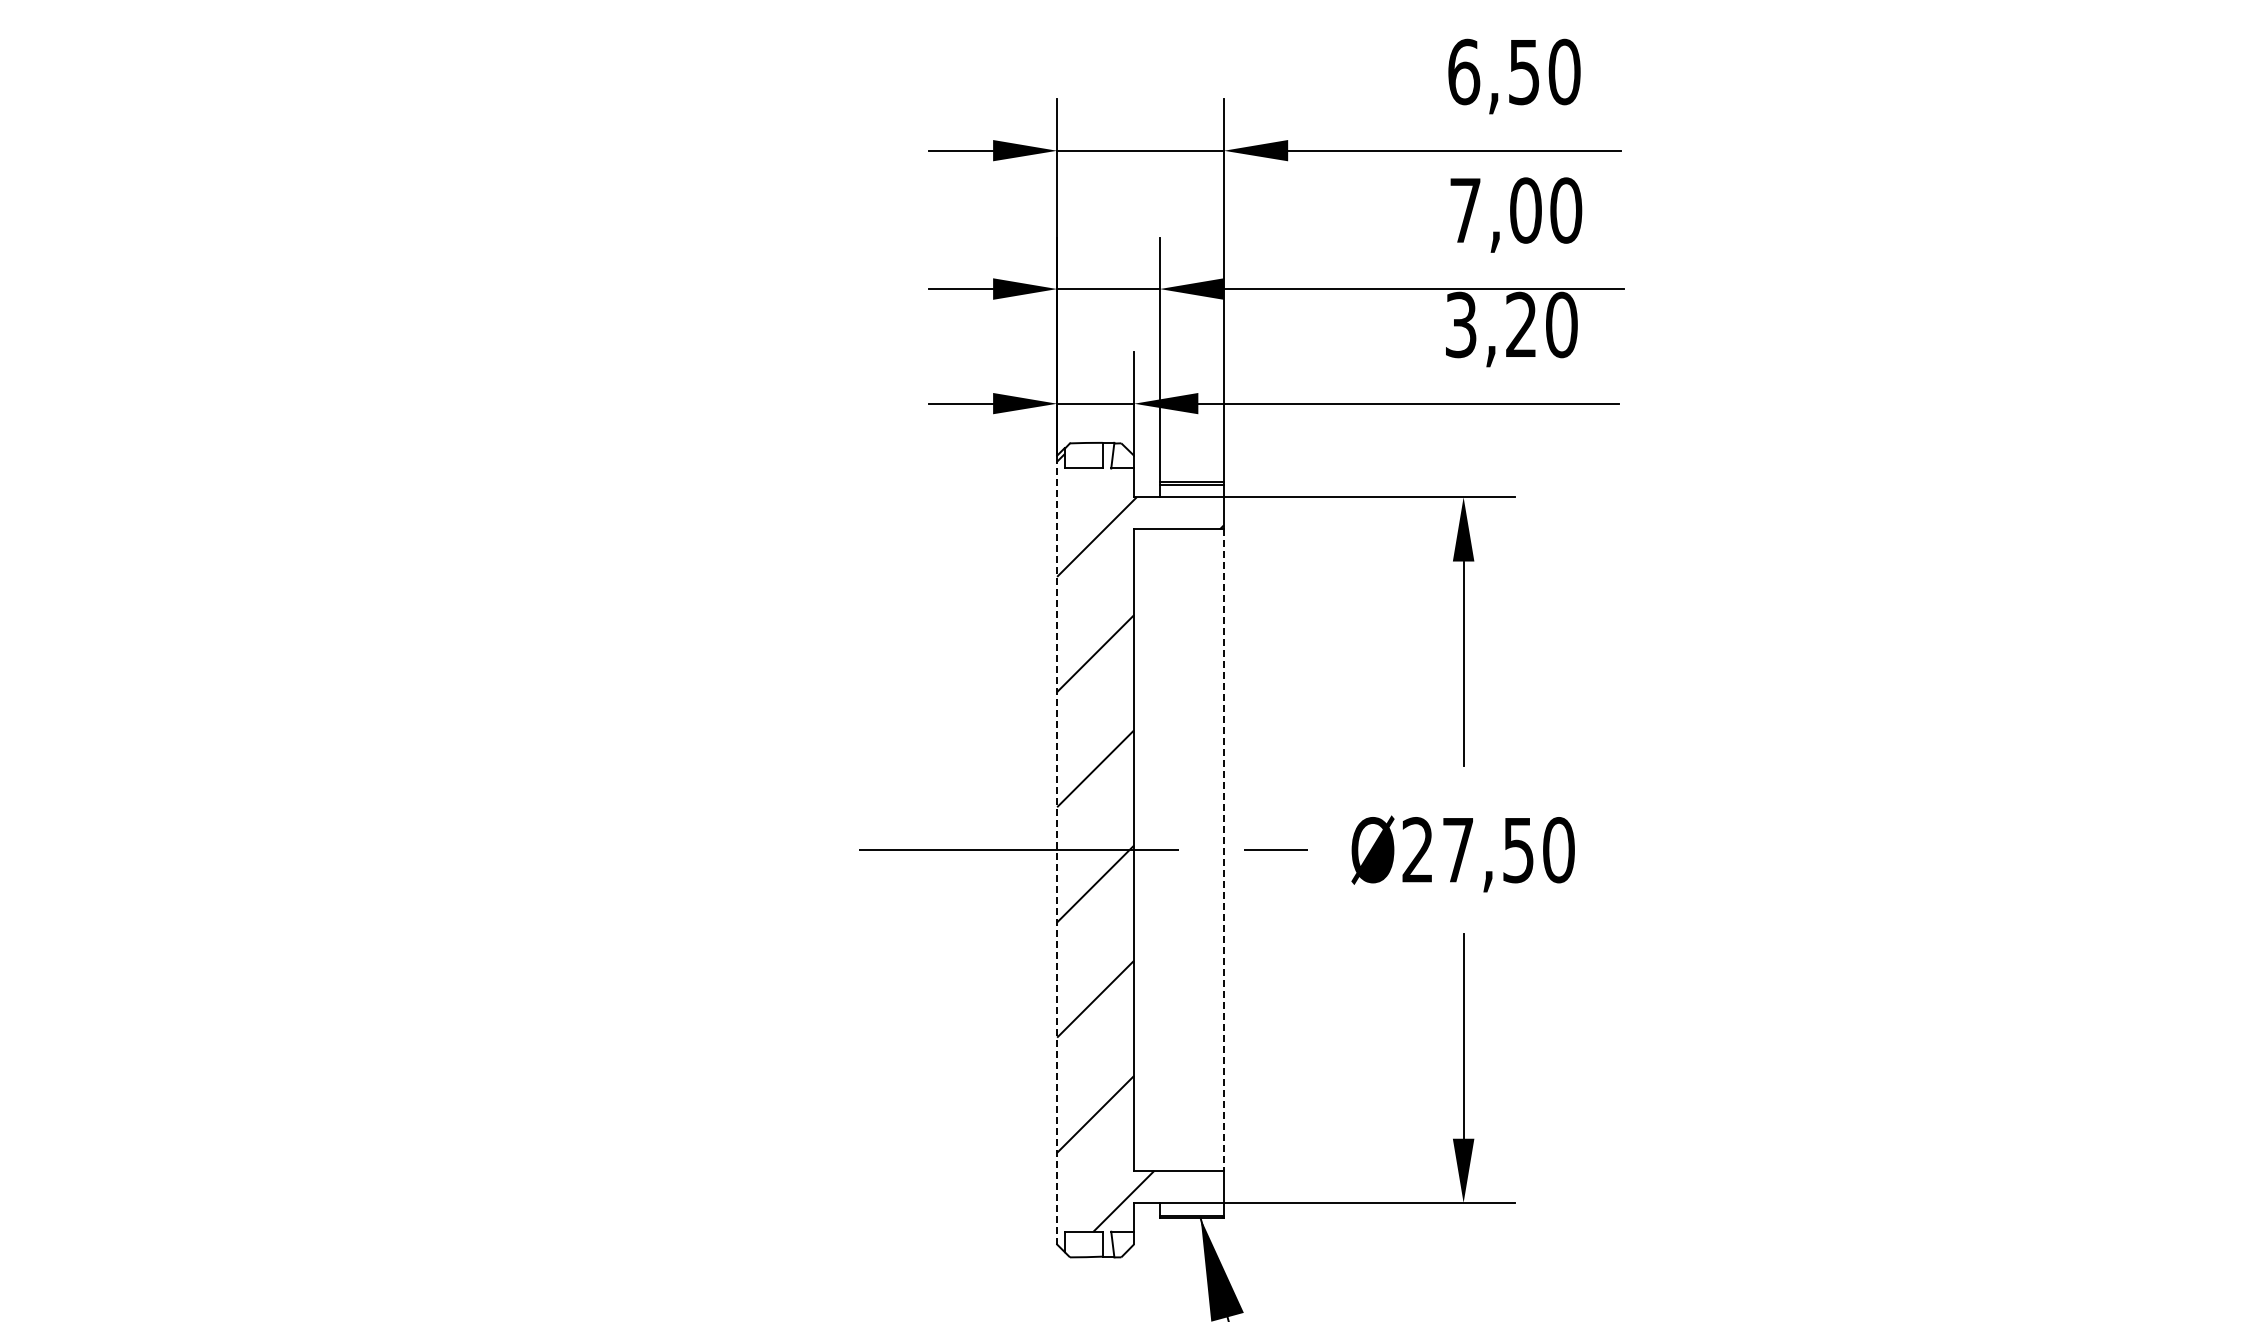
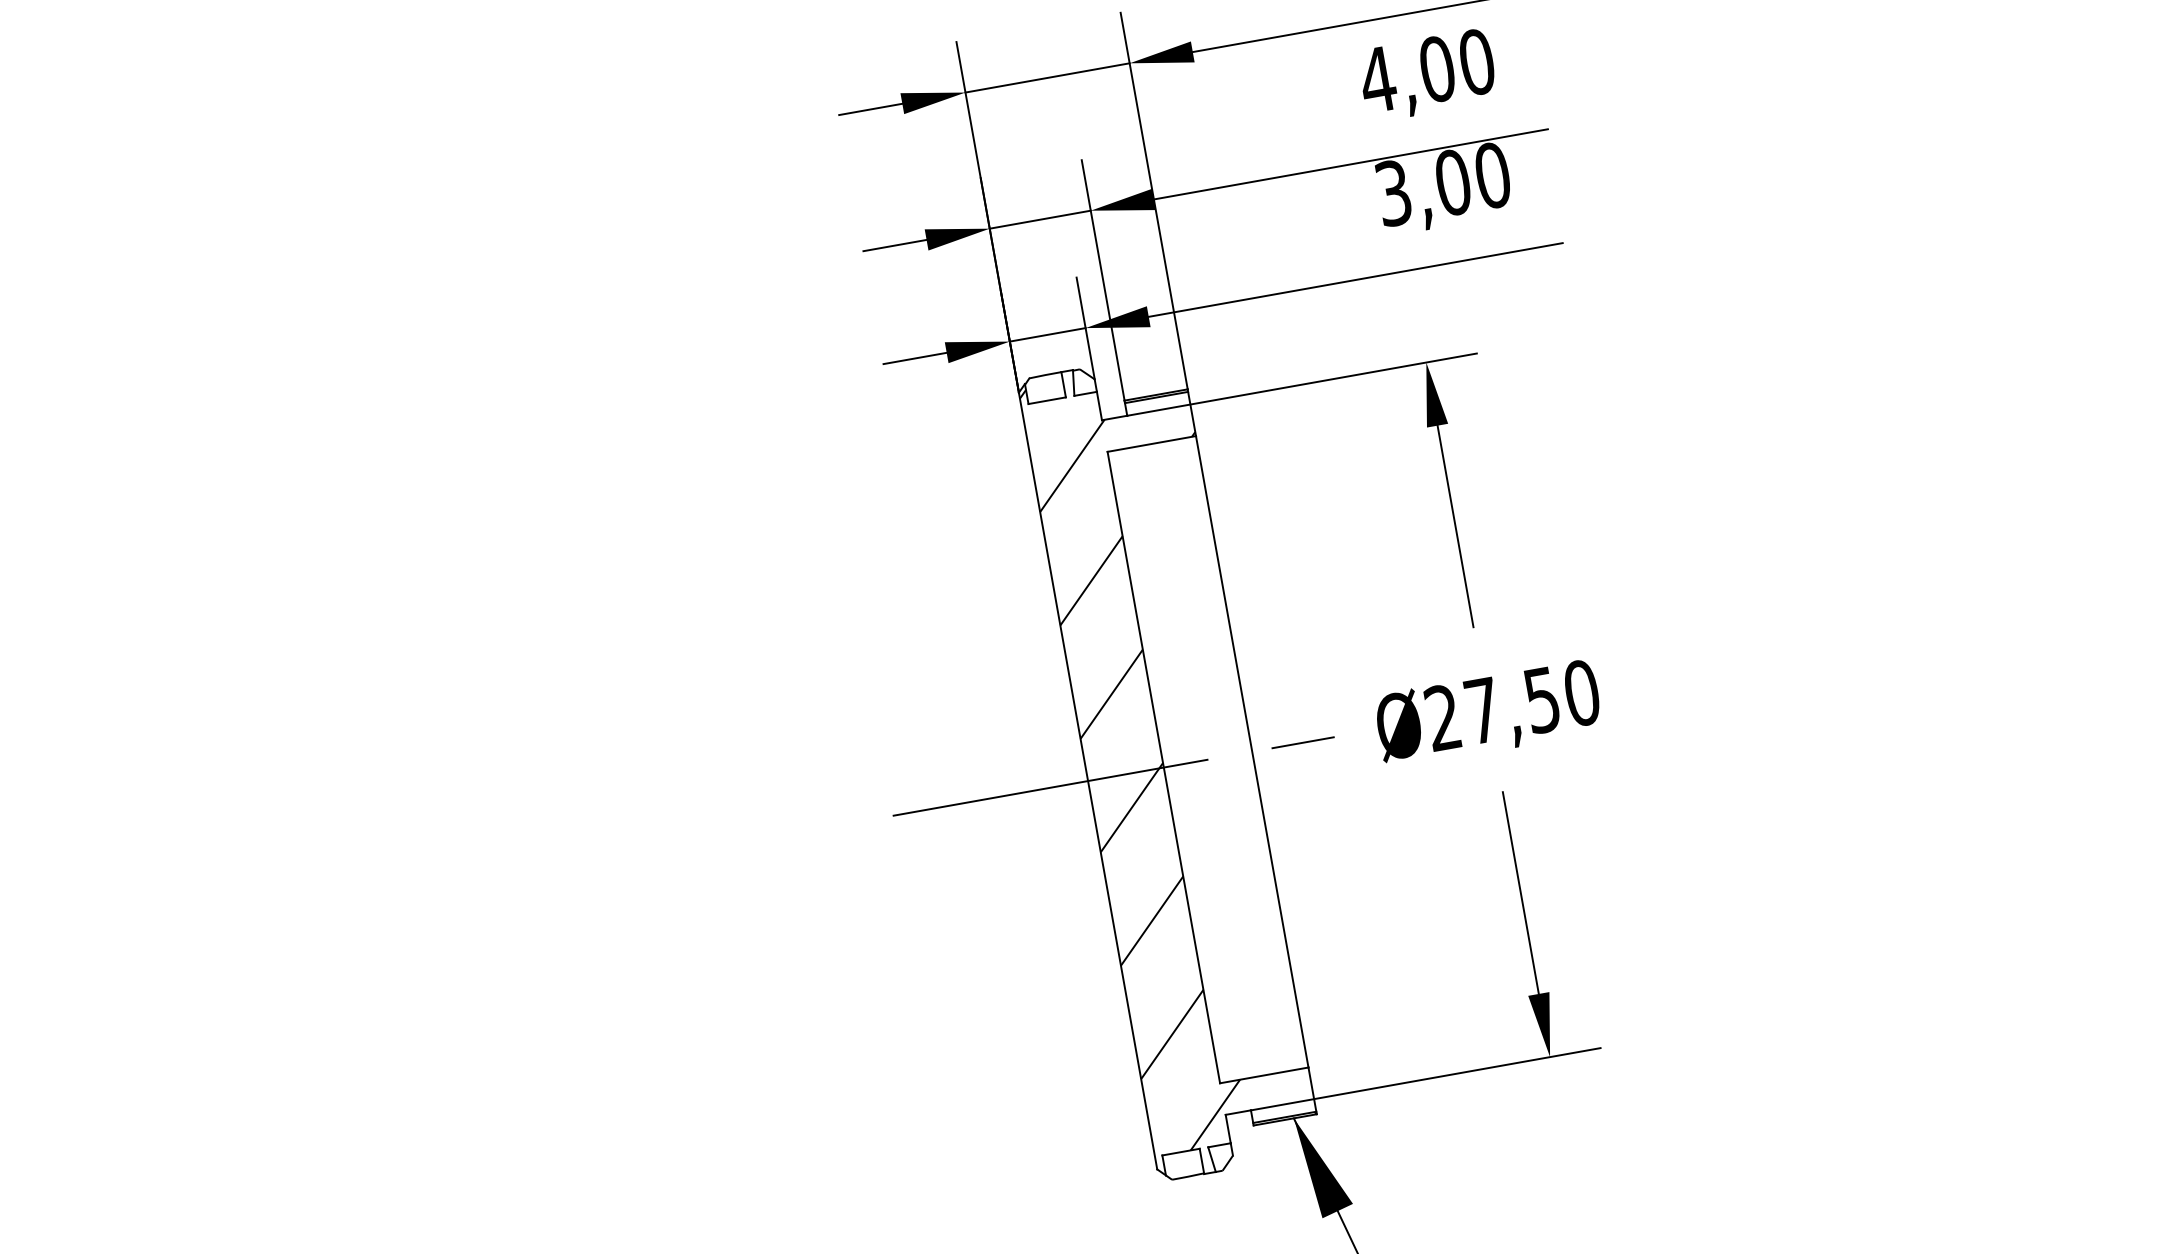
text: (1465, 210) -> (1377, 79), 7,00 -> 4,00
text: (1521, 324) -> (1453, 182), 3,20 -> 3,00
line: (1057, 849) -> (1088, 780), dashed -> solid
line: (1223, 850) -> (1251, 752), dashed -> solid

